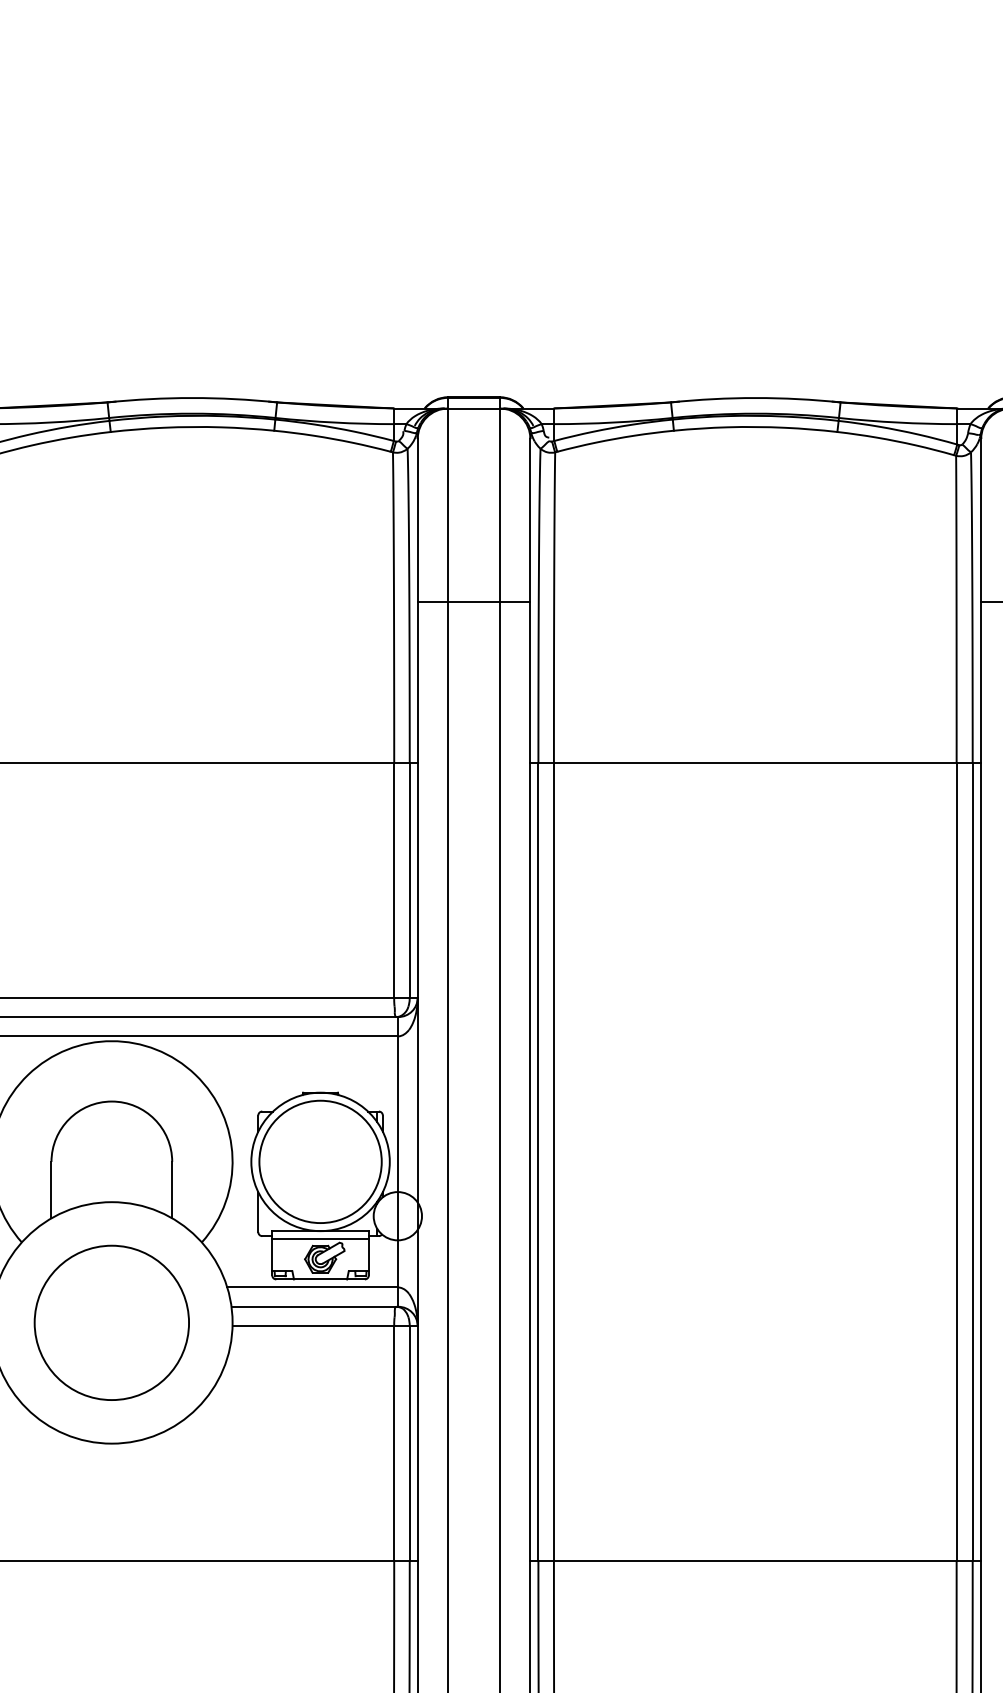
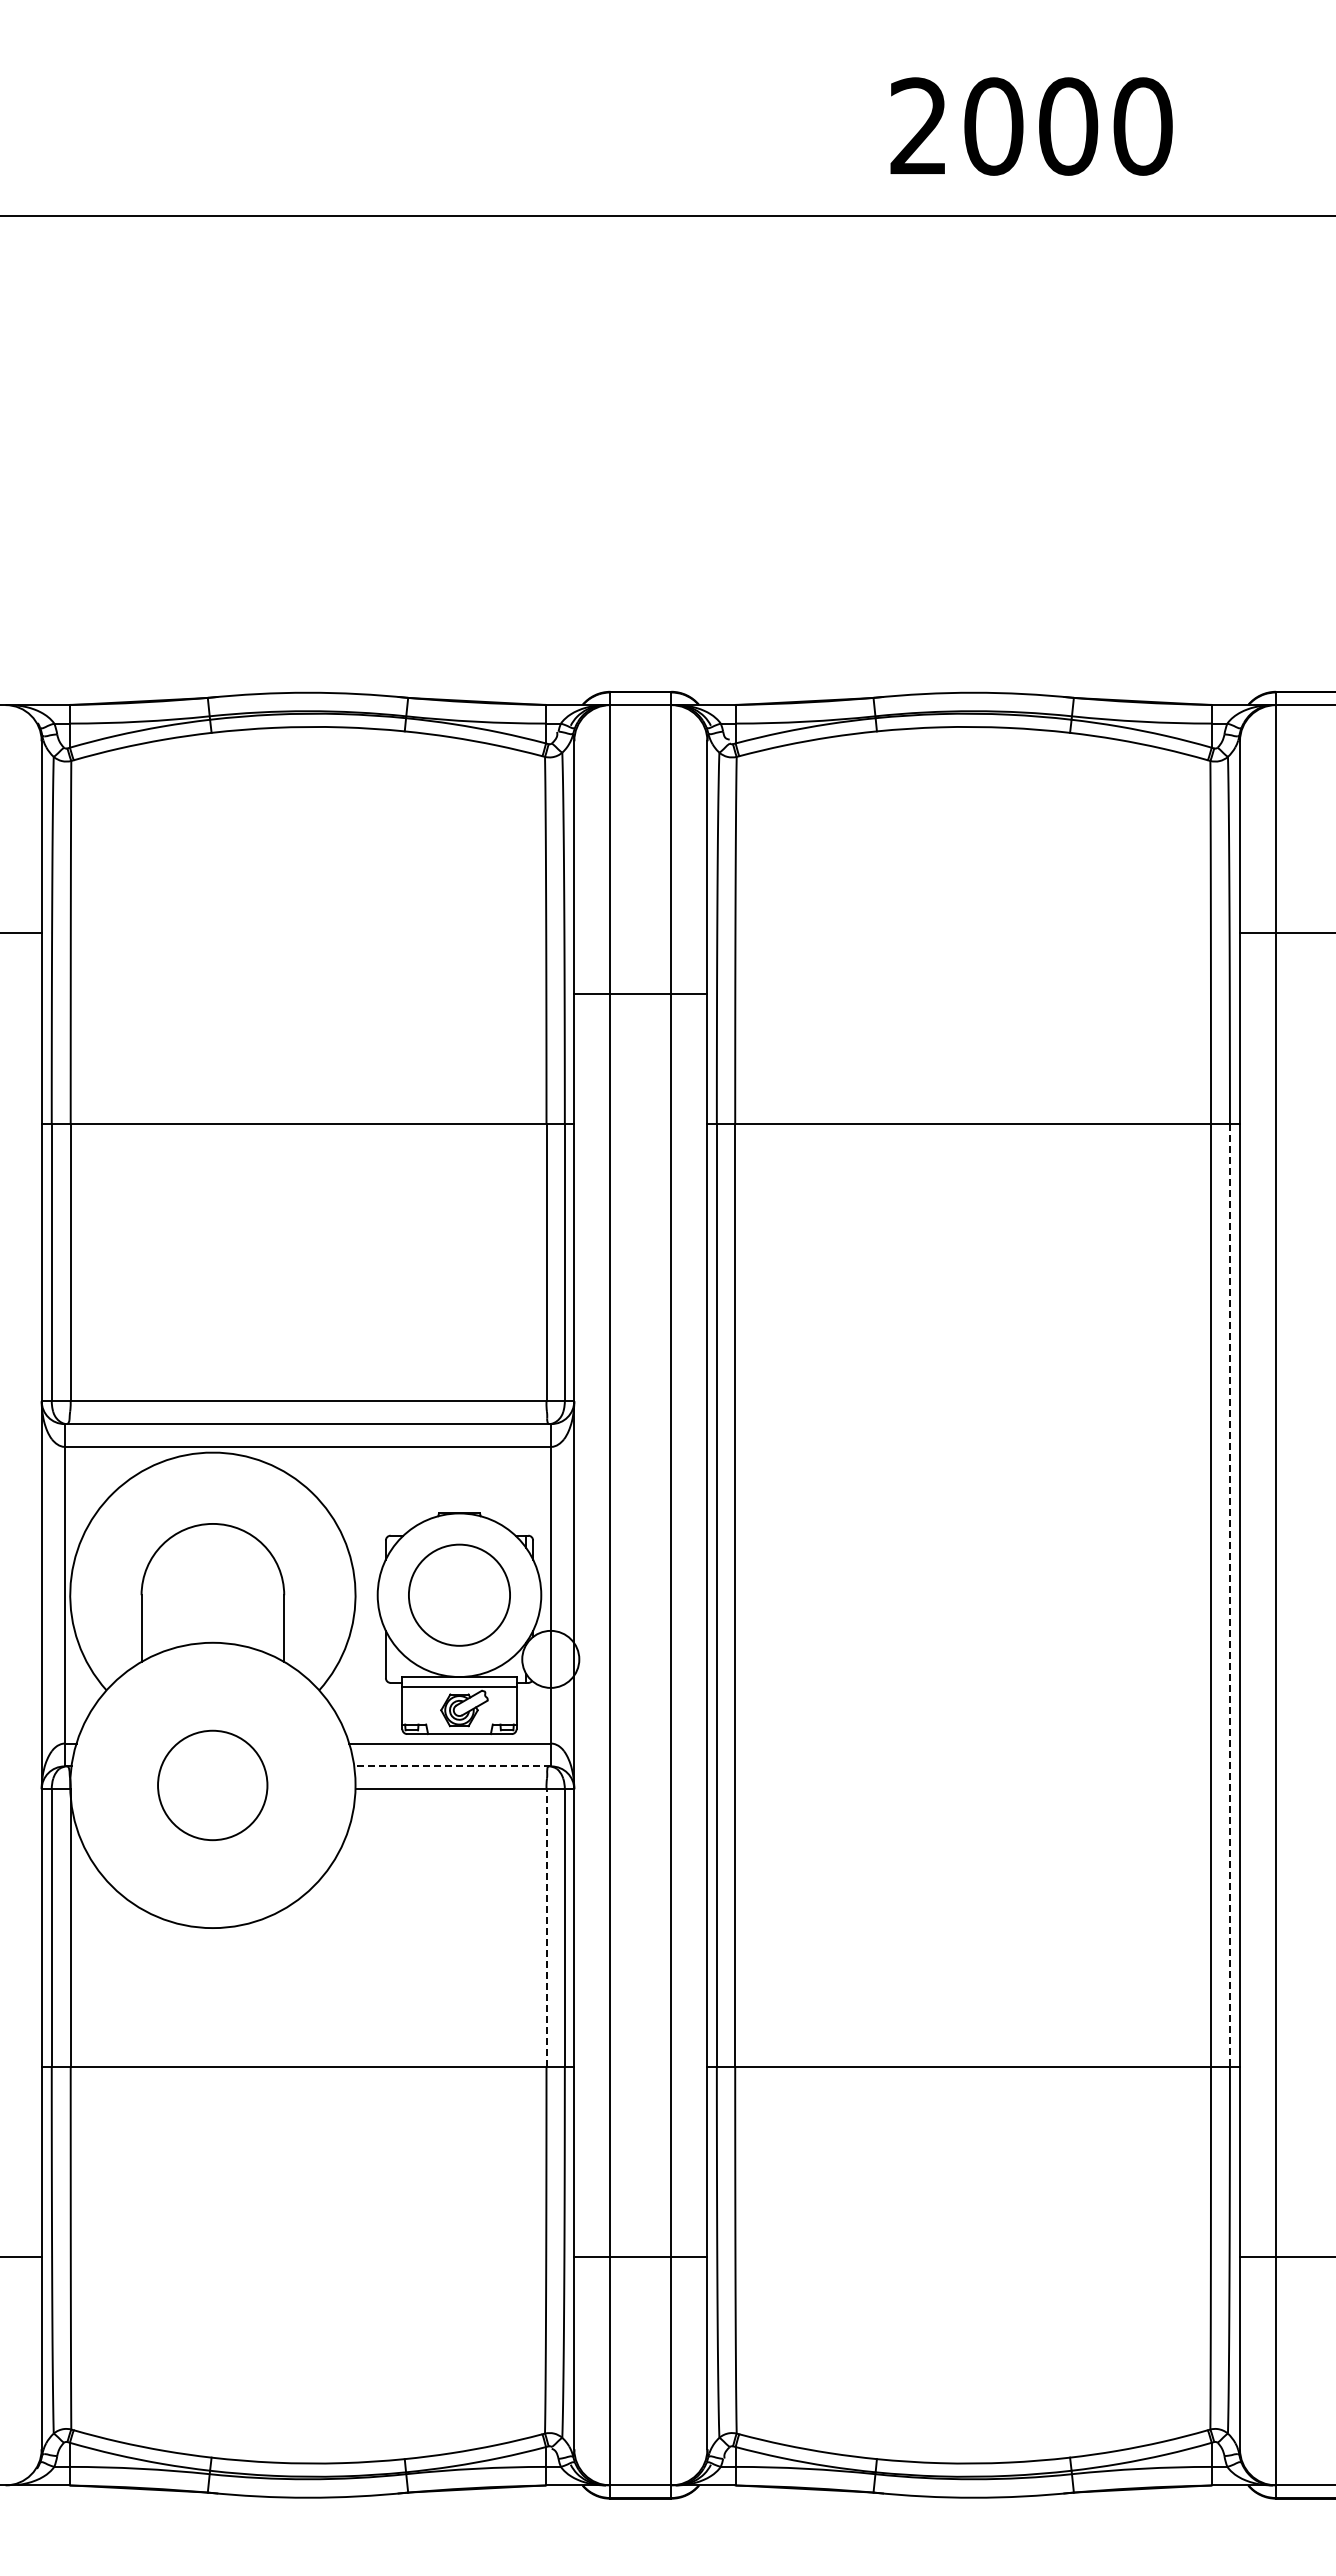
line: (473, 601) -> (640, 994), moved
circle: (320, 1161) -> (459, 1594), size x0.7
line: (972, 1162) -> (1229, 1595), solid -> dashed
line: (314, 1306) -> (452, 1766), solid -> dashed
circle: (111, 1322) -> (212, 1785), size x0.6
line: (394, 1443) -> (546, 1928), solid -> dashed

